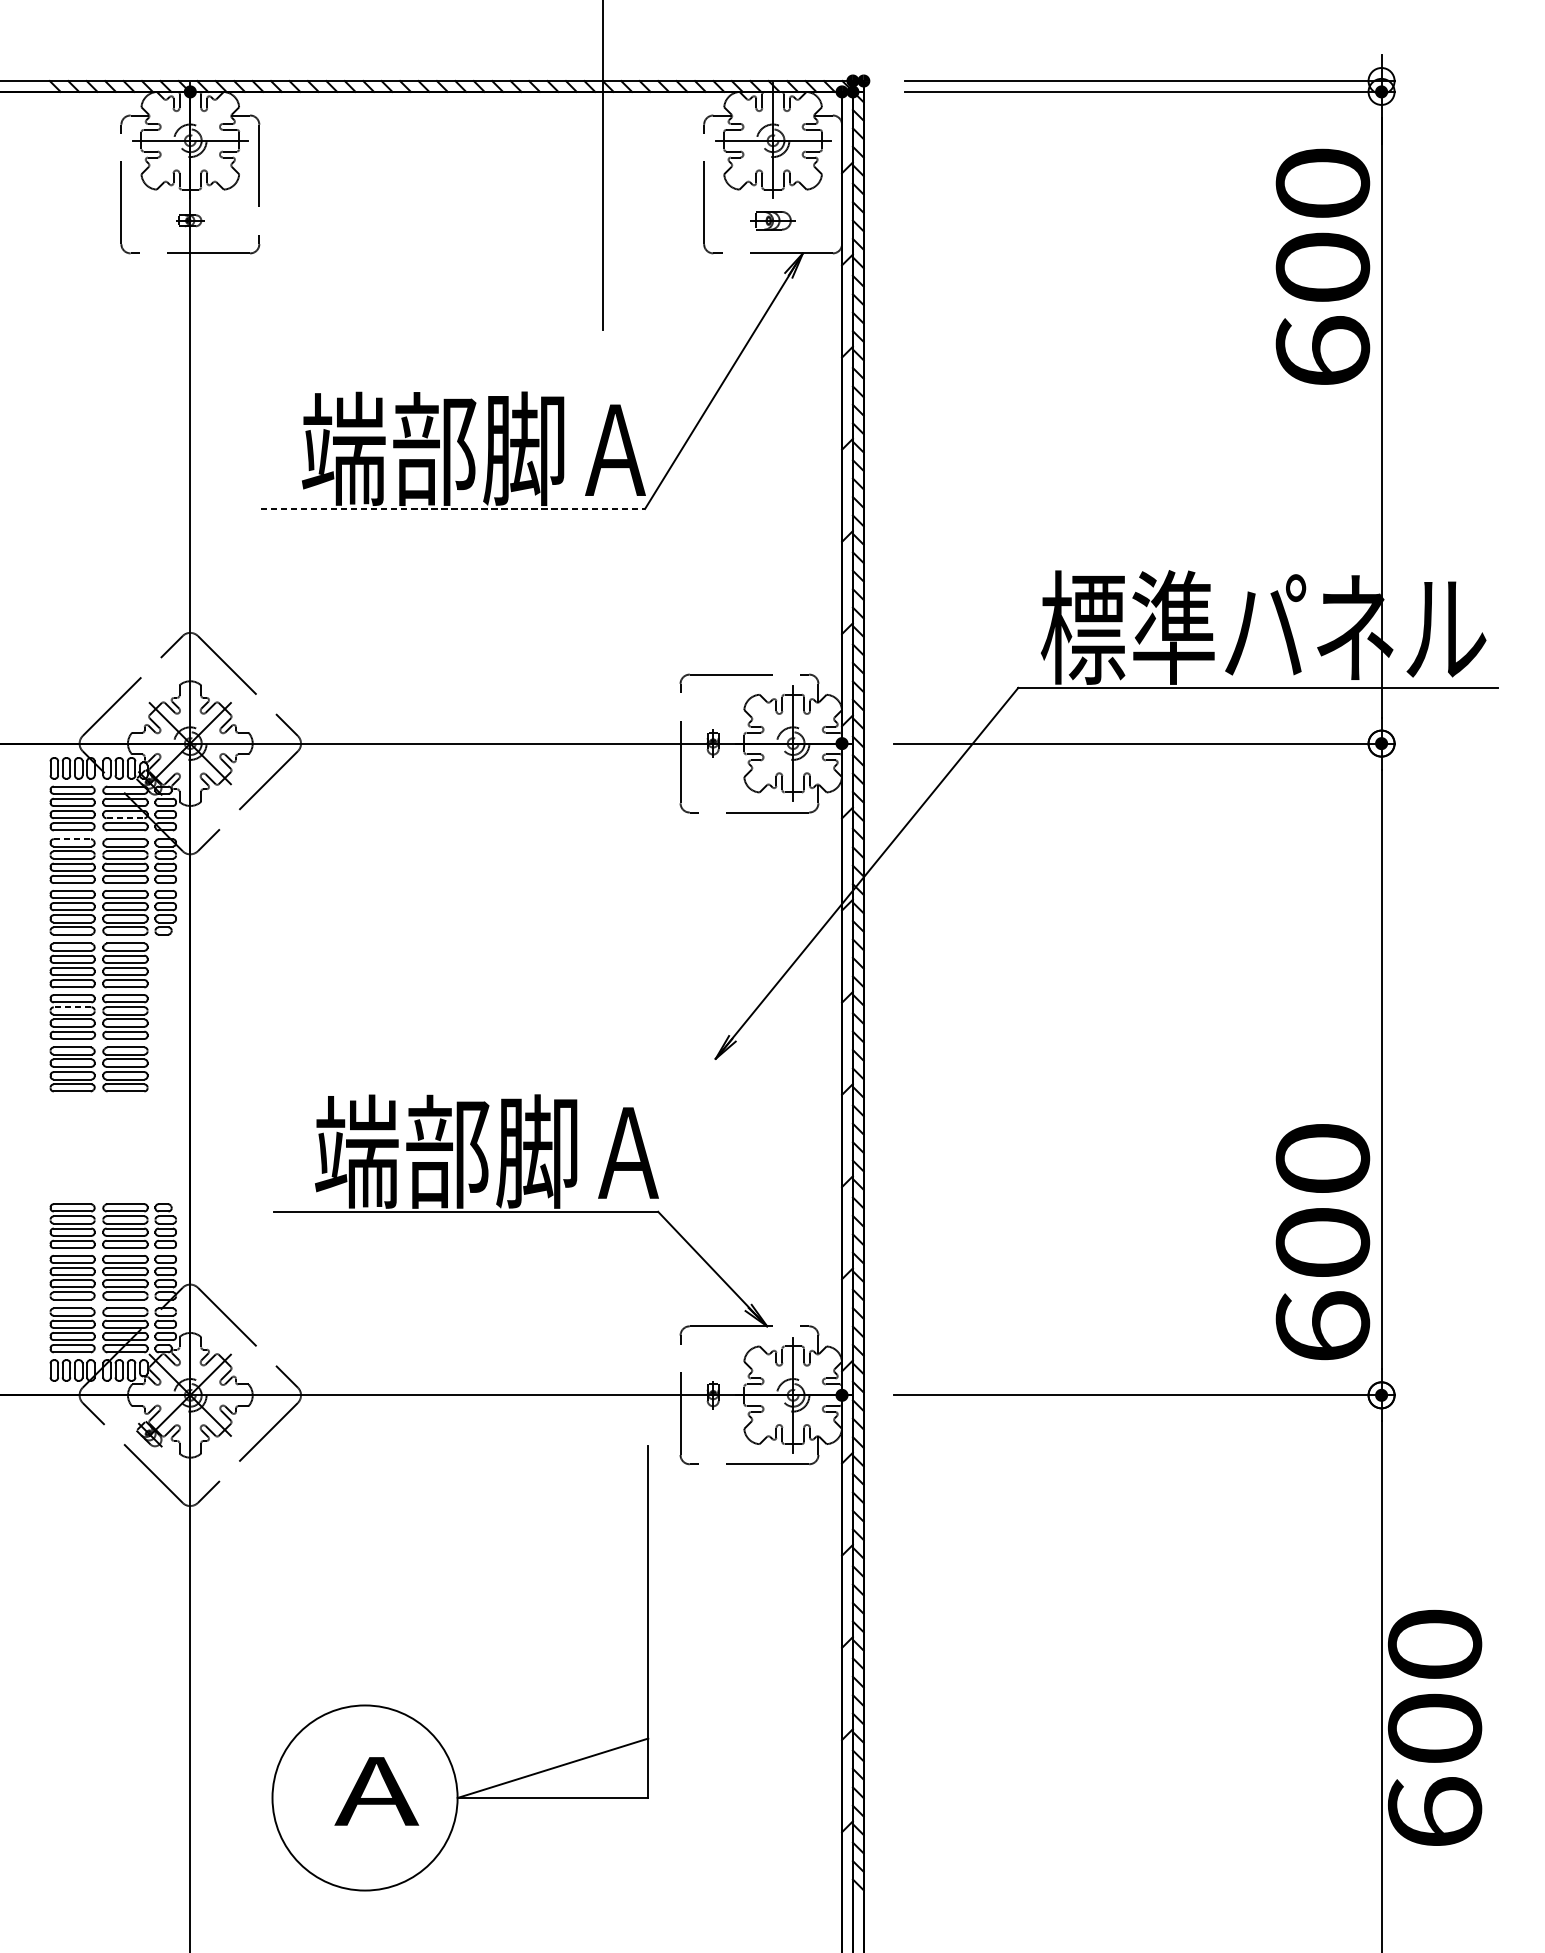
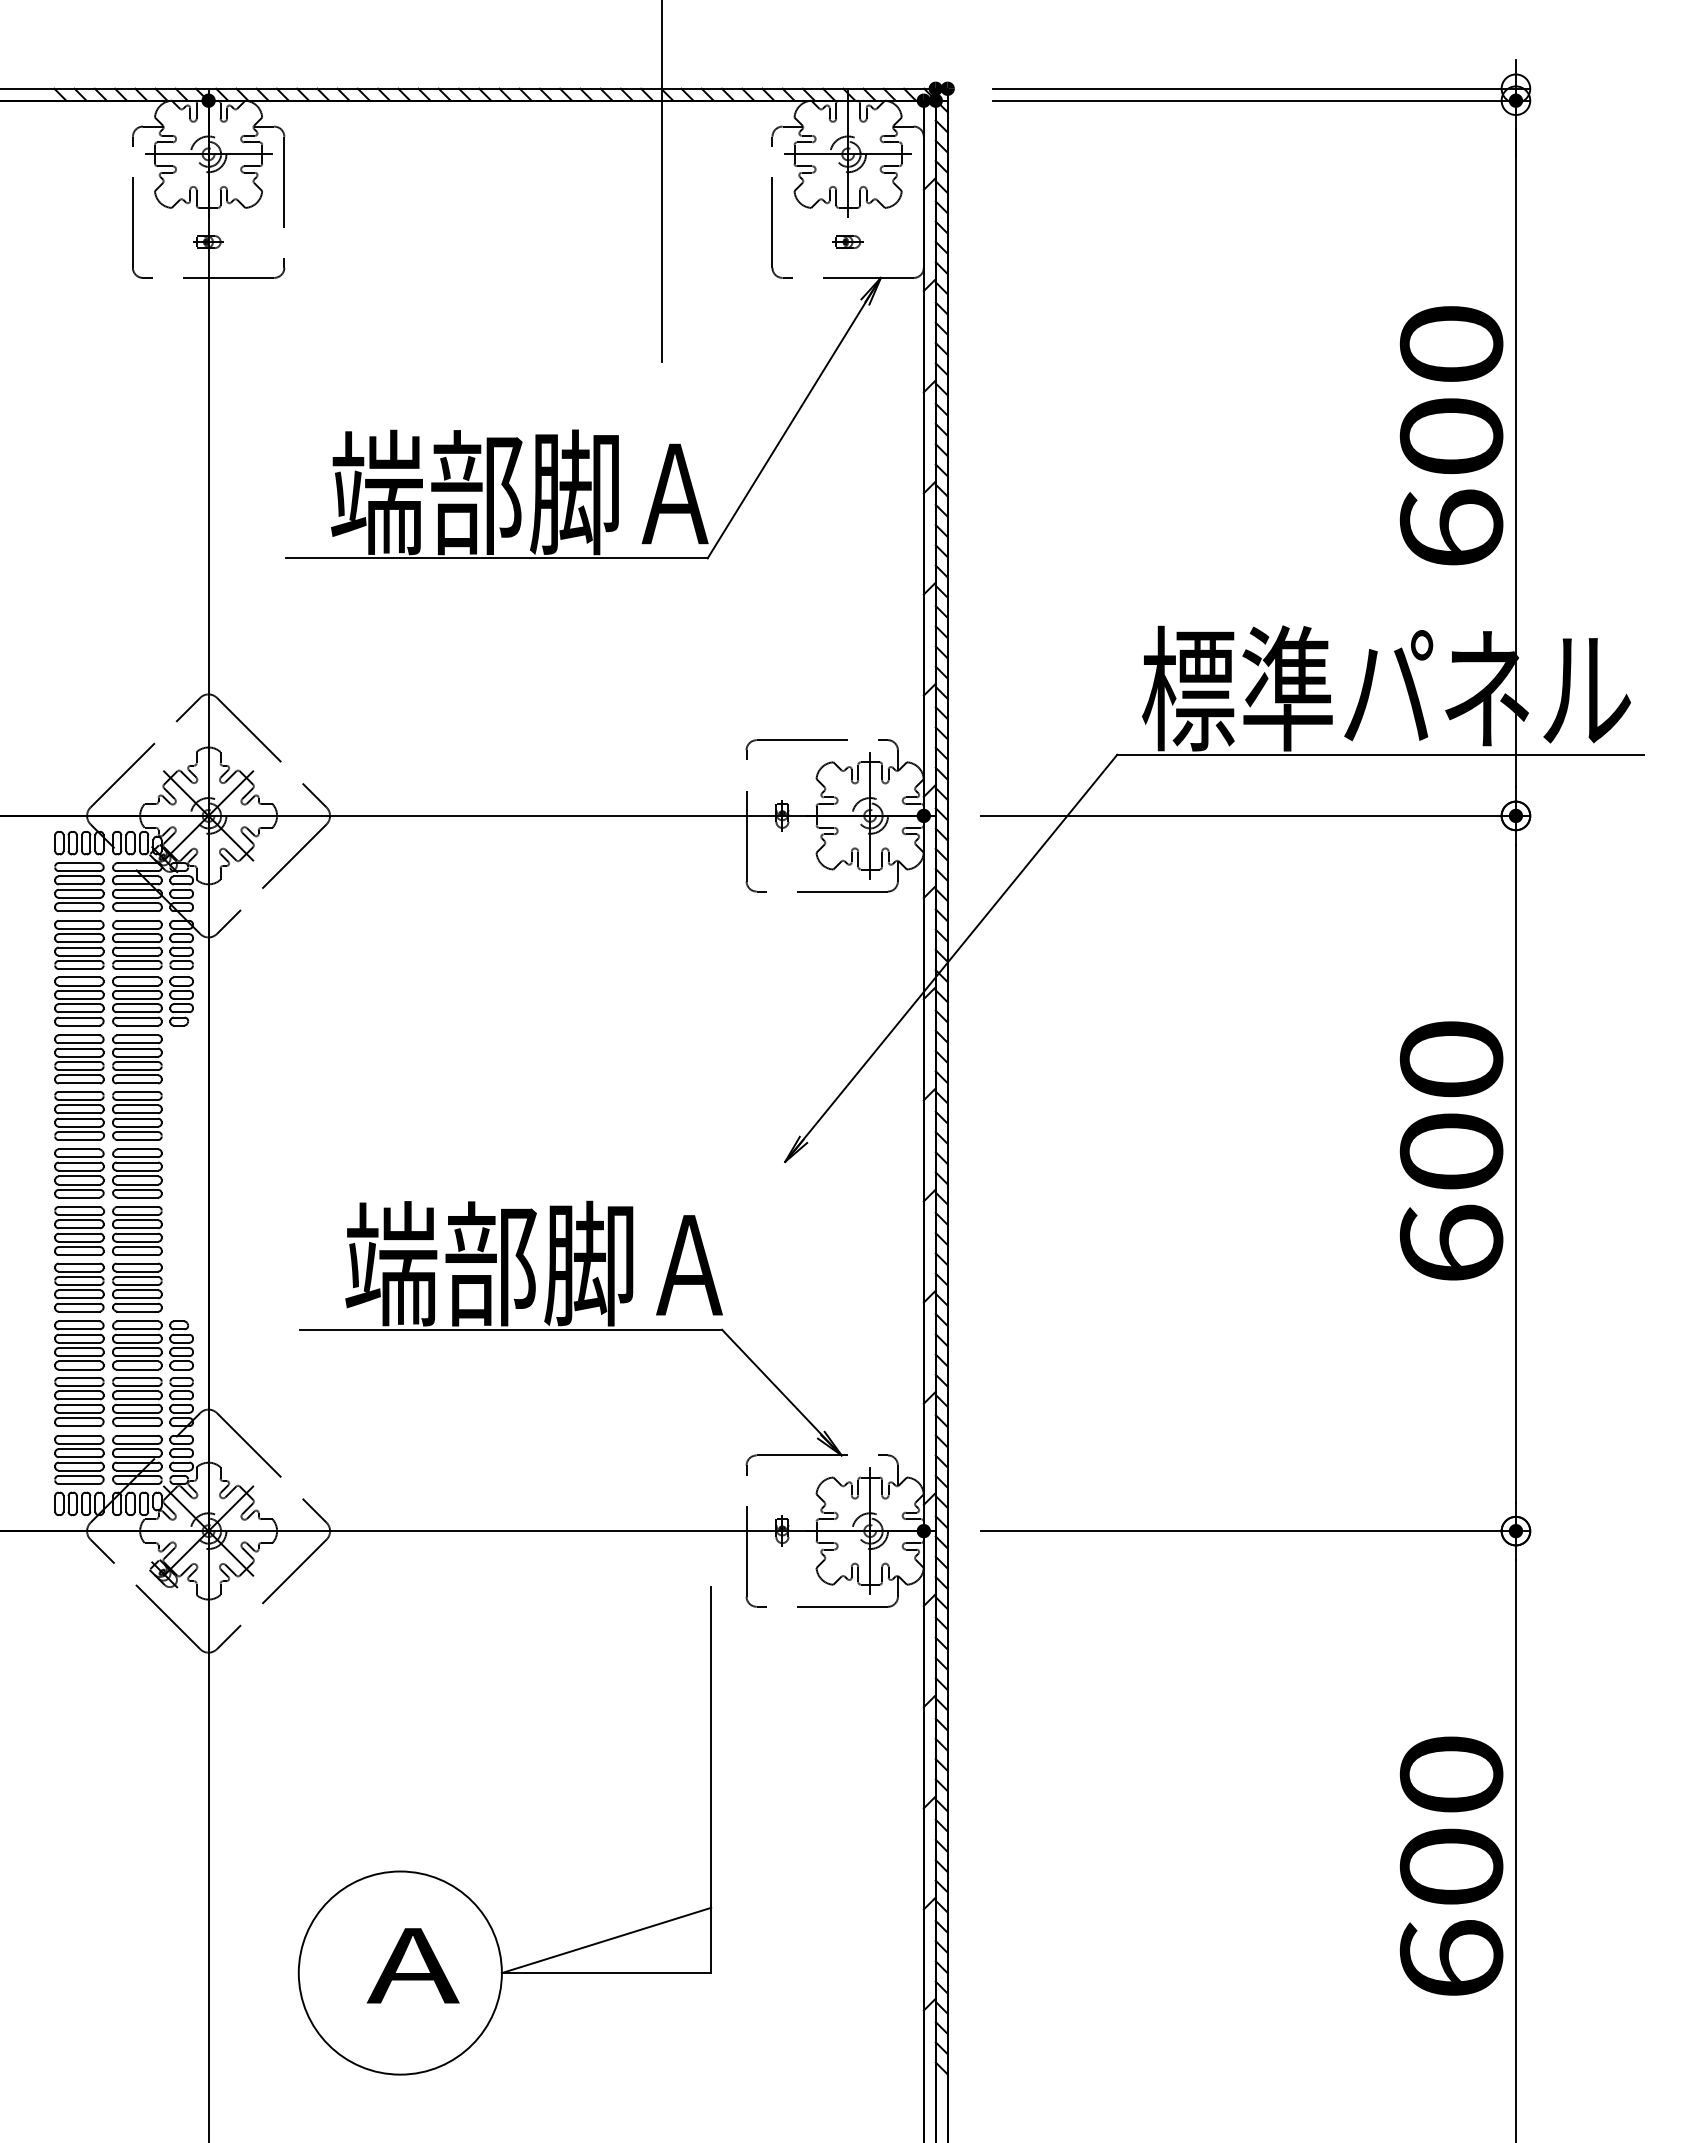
part: (772, 220) -> (847, 241), size x0.62
text: (1322, 266) -> (1451, 435), moved
line: (452, 509) -> (496, 558), dashed -> solid
line: (125, 817) -> (137, 897), dashed -> solid
line: (72, 838) -> (79, 920), dashed -> solid
line: (72, 1007) -> (79, 1105), dashed -> solid
part: (103, 1151) -> (113, 1263), added
text: (1322, 1241) -> (1451, 1150), moved
text: (1434, 1727) -> (1451, 1865), moved

